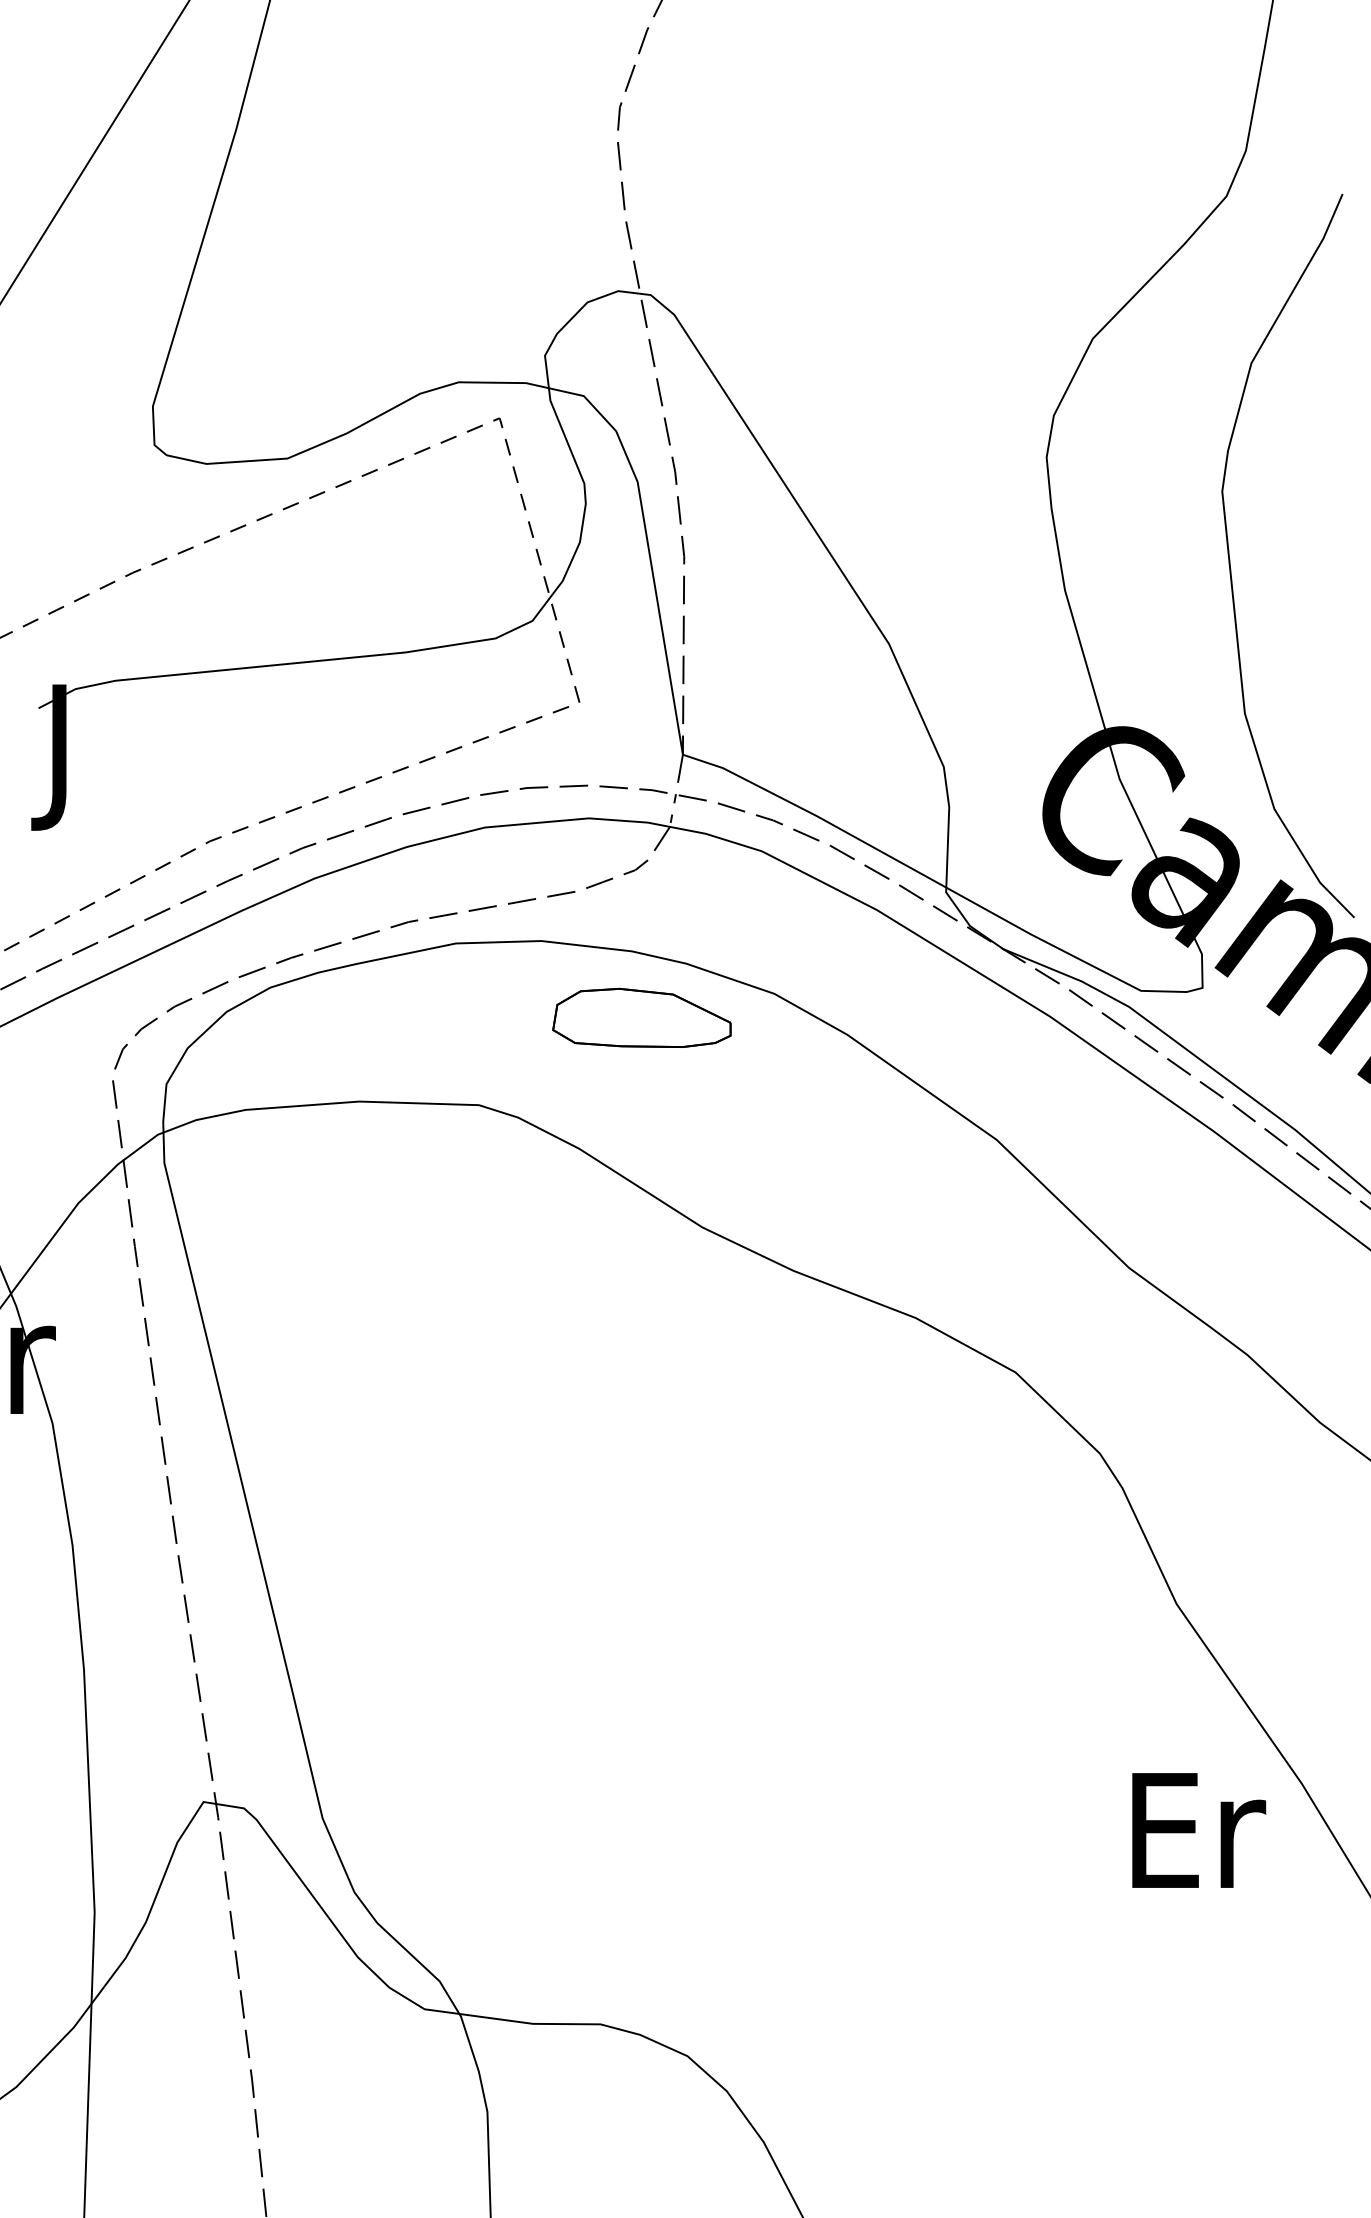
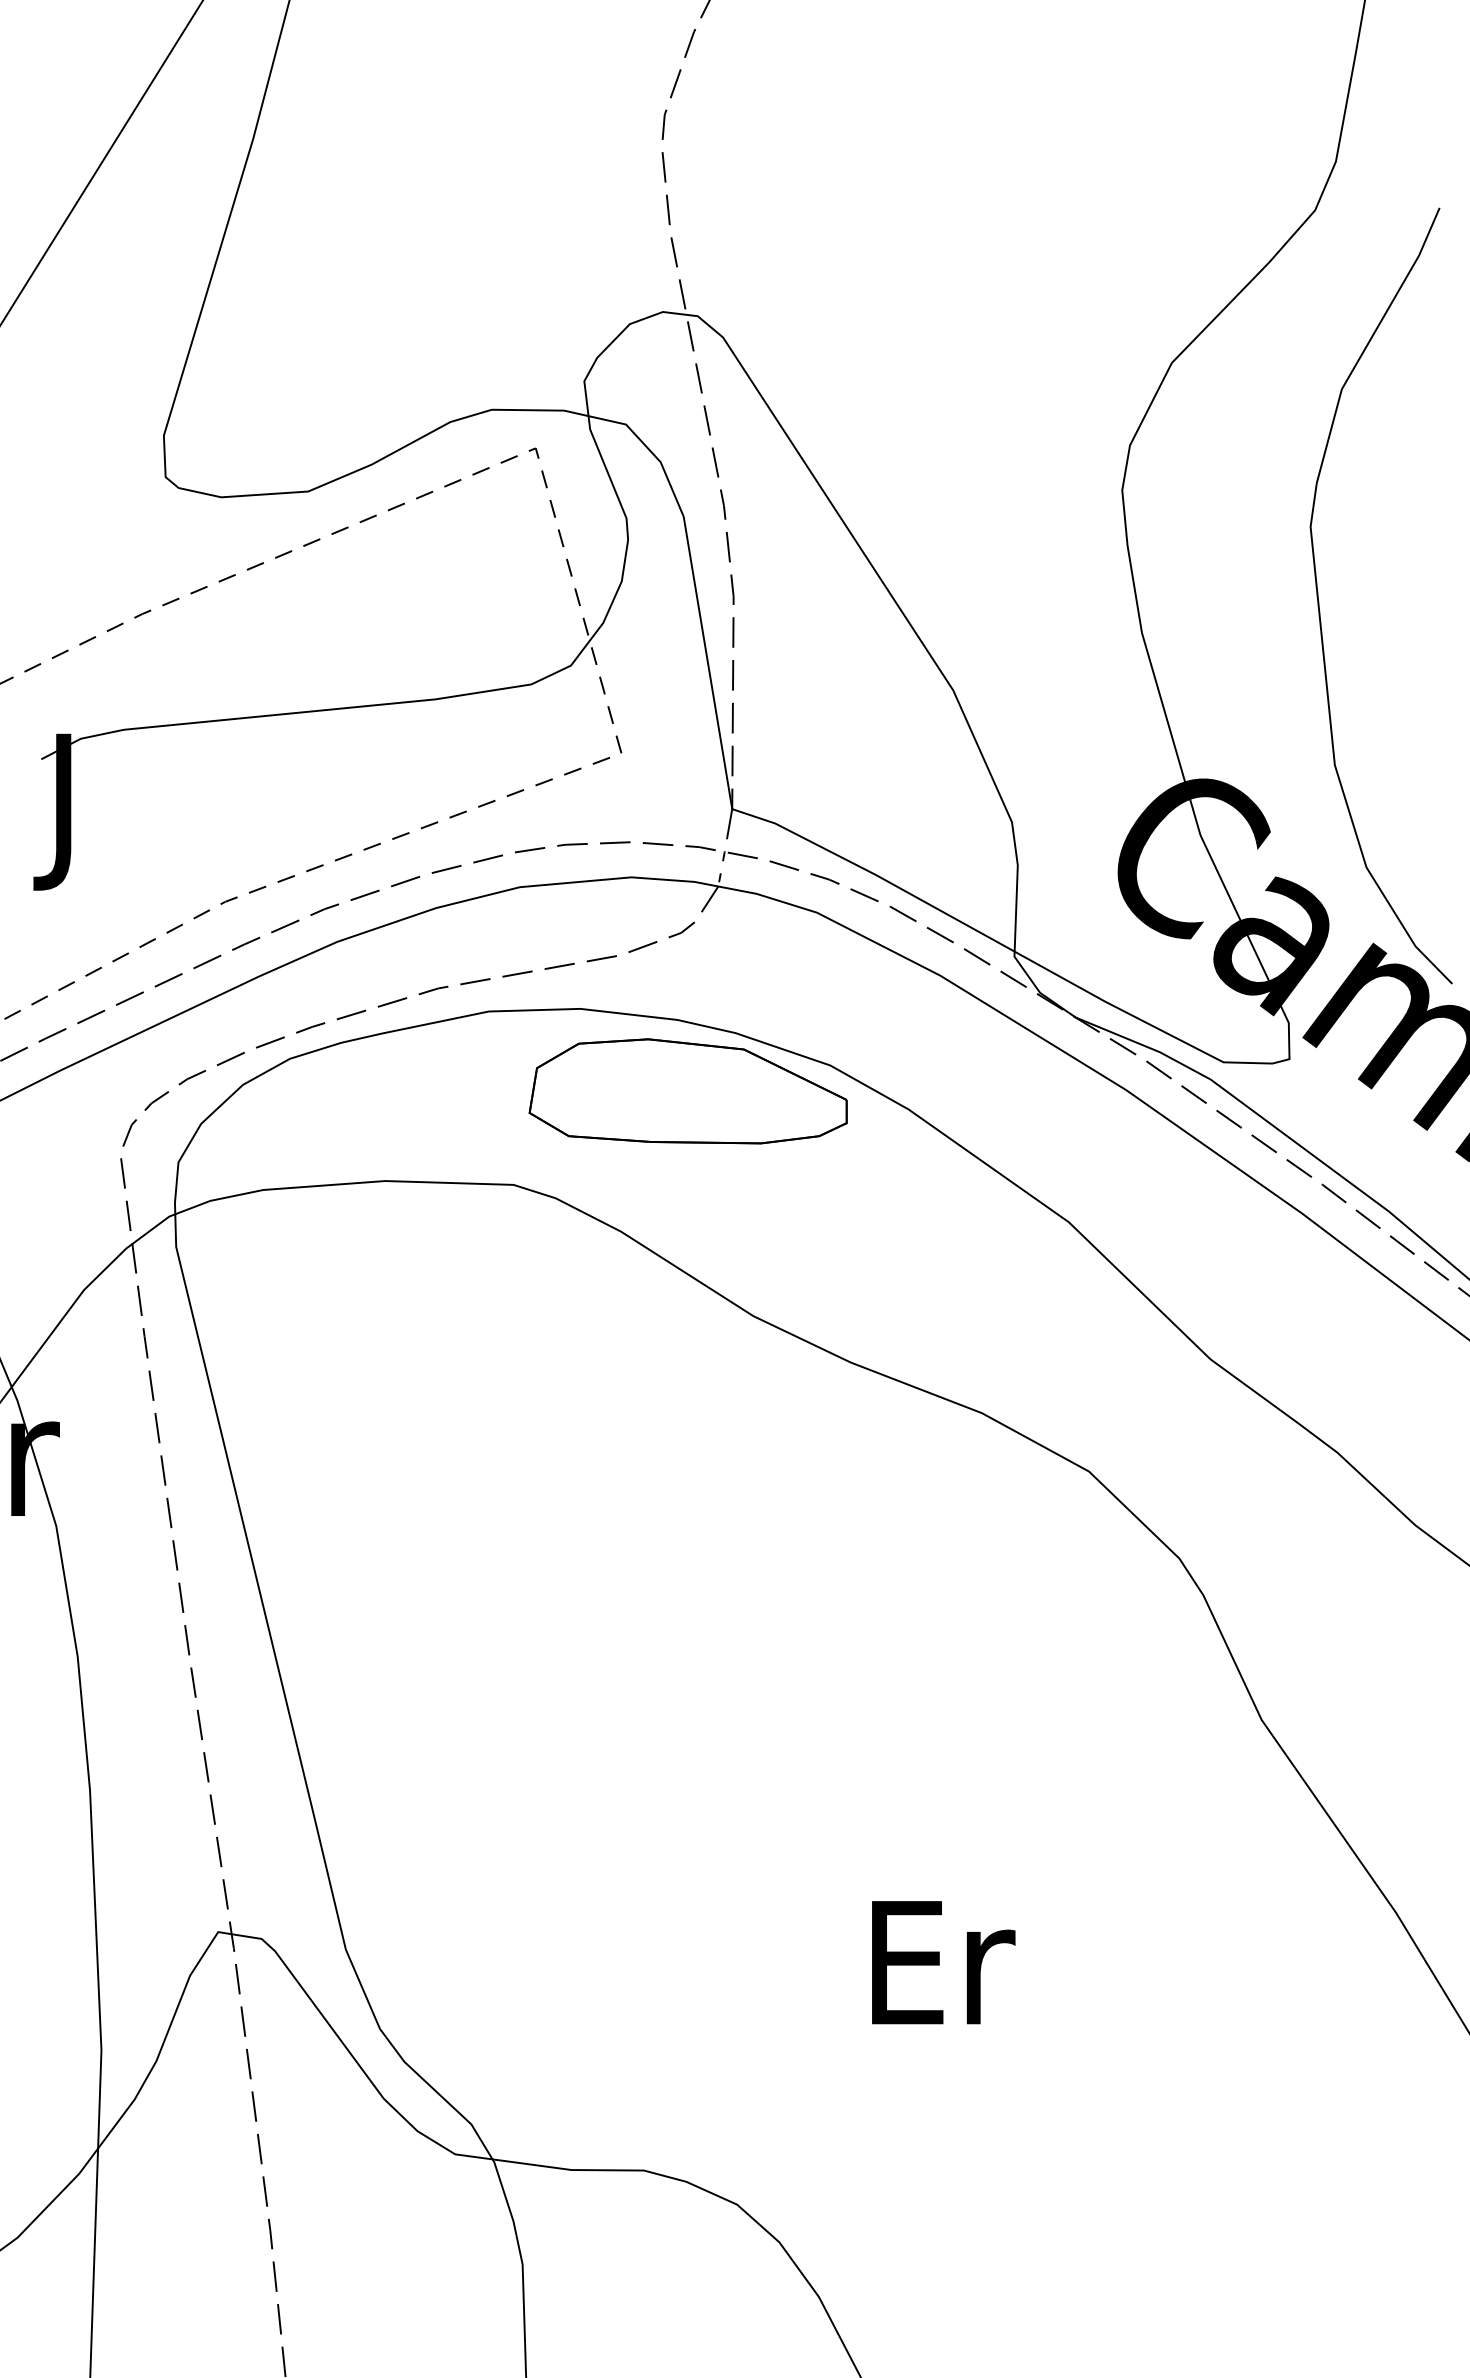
part: (641, 1017) -> (687, 1090), size x1.67
text: (1199, 1830) -> (944, 1962), moved

